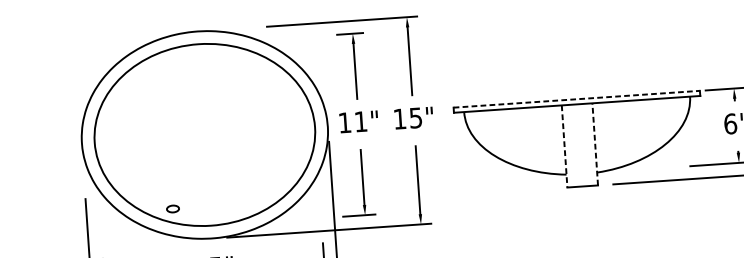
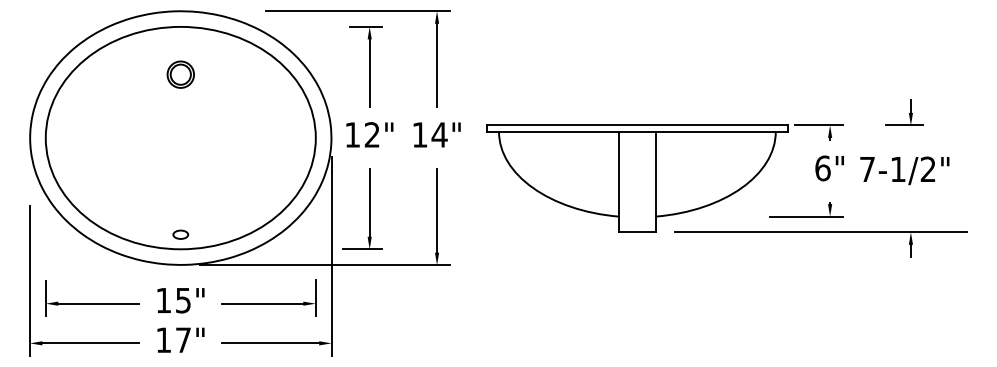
part: (201, 83) -> (180, 74), added
line: (576, 99) -> (637, 125), dashed -> solid
text: (415, 117) -> (439, 134), 15" -> 14"
text: (360, 121) -> (371, 134), 11" -> 12"
line: (595, 143) -> (656, 181), dashed -> solid
line: (564, 146) -> (618, 182), dashed -> solid
part: (172, 208) -> (180, 234), moved

